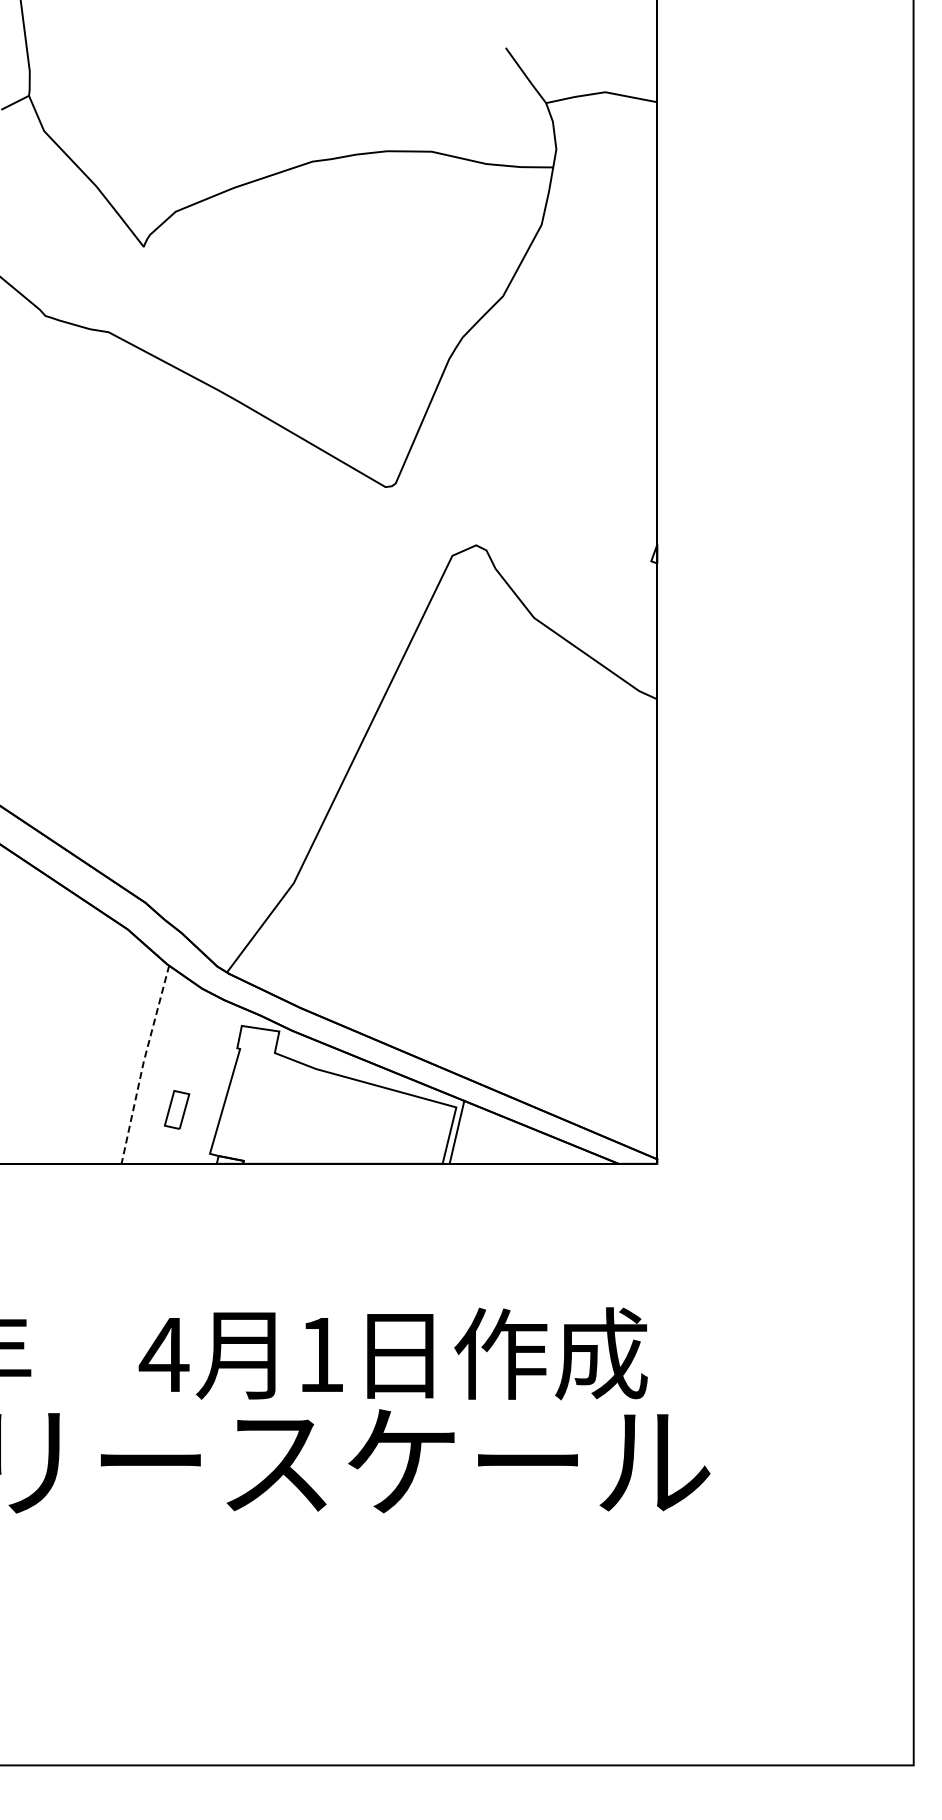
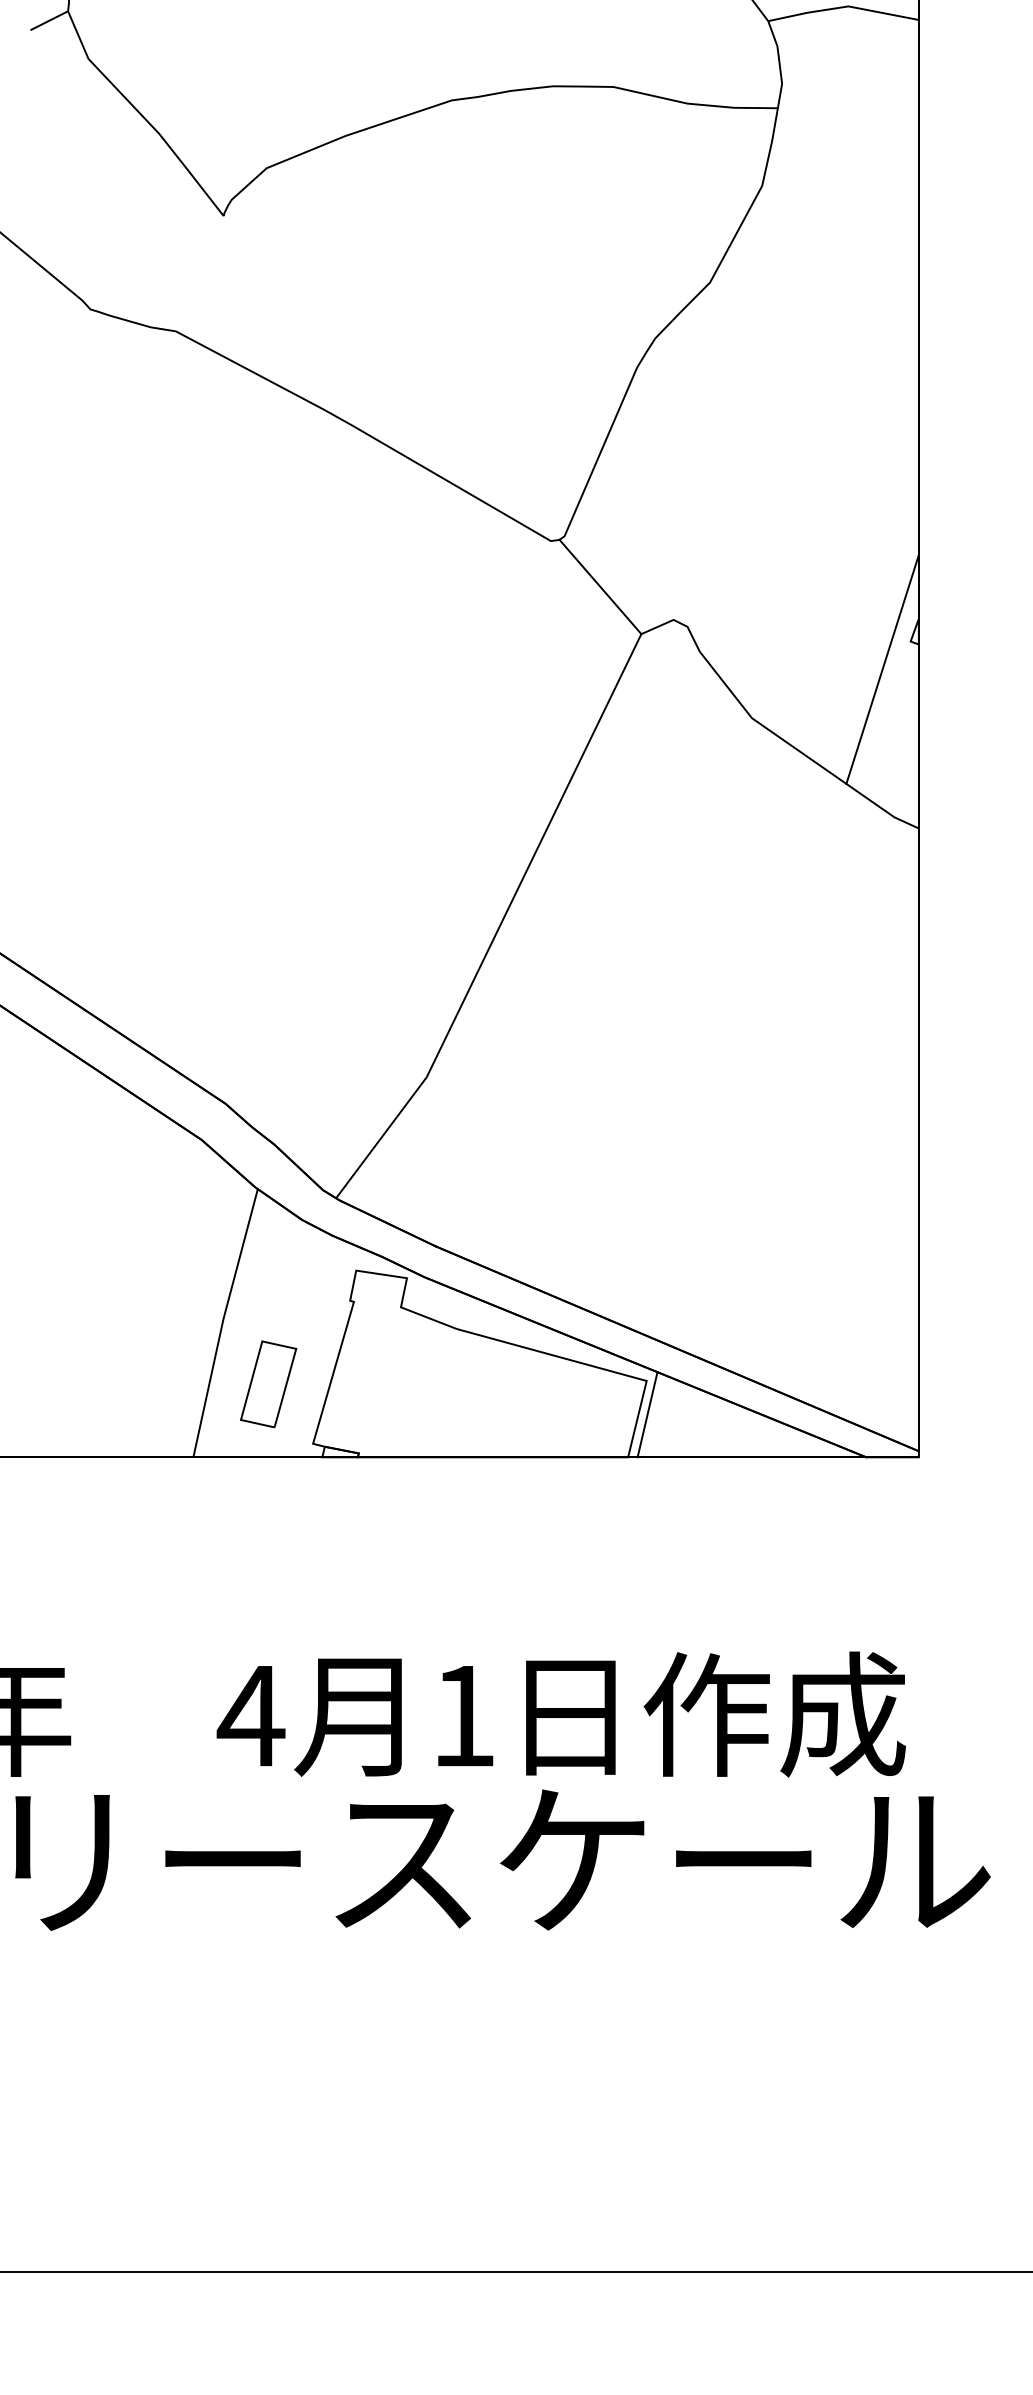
line: (422, 520) -> (600, 586), added
line: (630, 581) -> (882, 668), added
line: (143, 1063) -> (223, 1321), dashed -> solid
part: (176, 1109) -> (267, 1383), size x1.67

